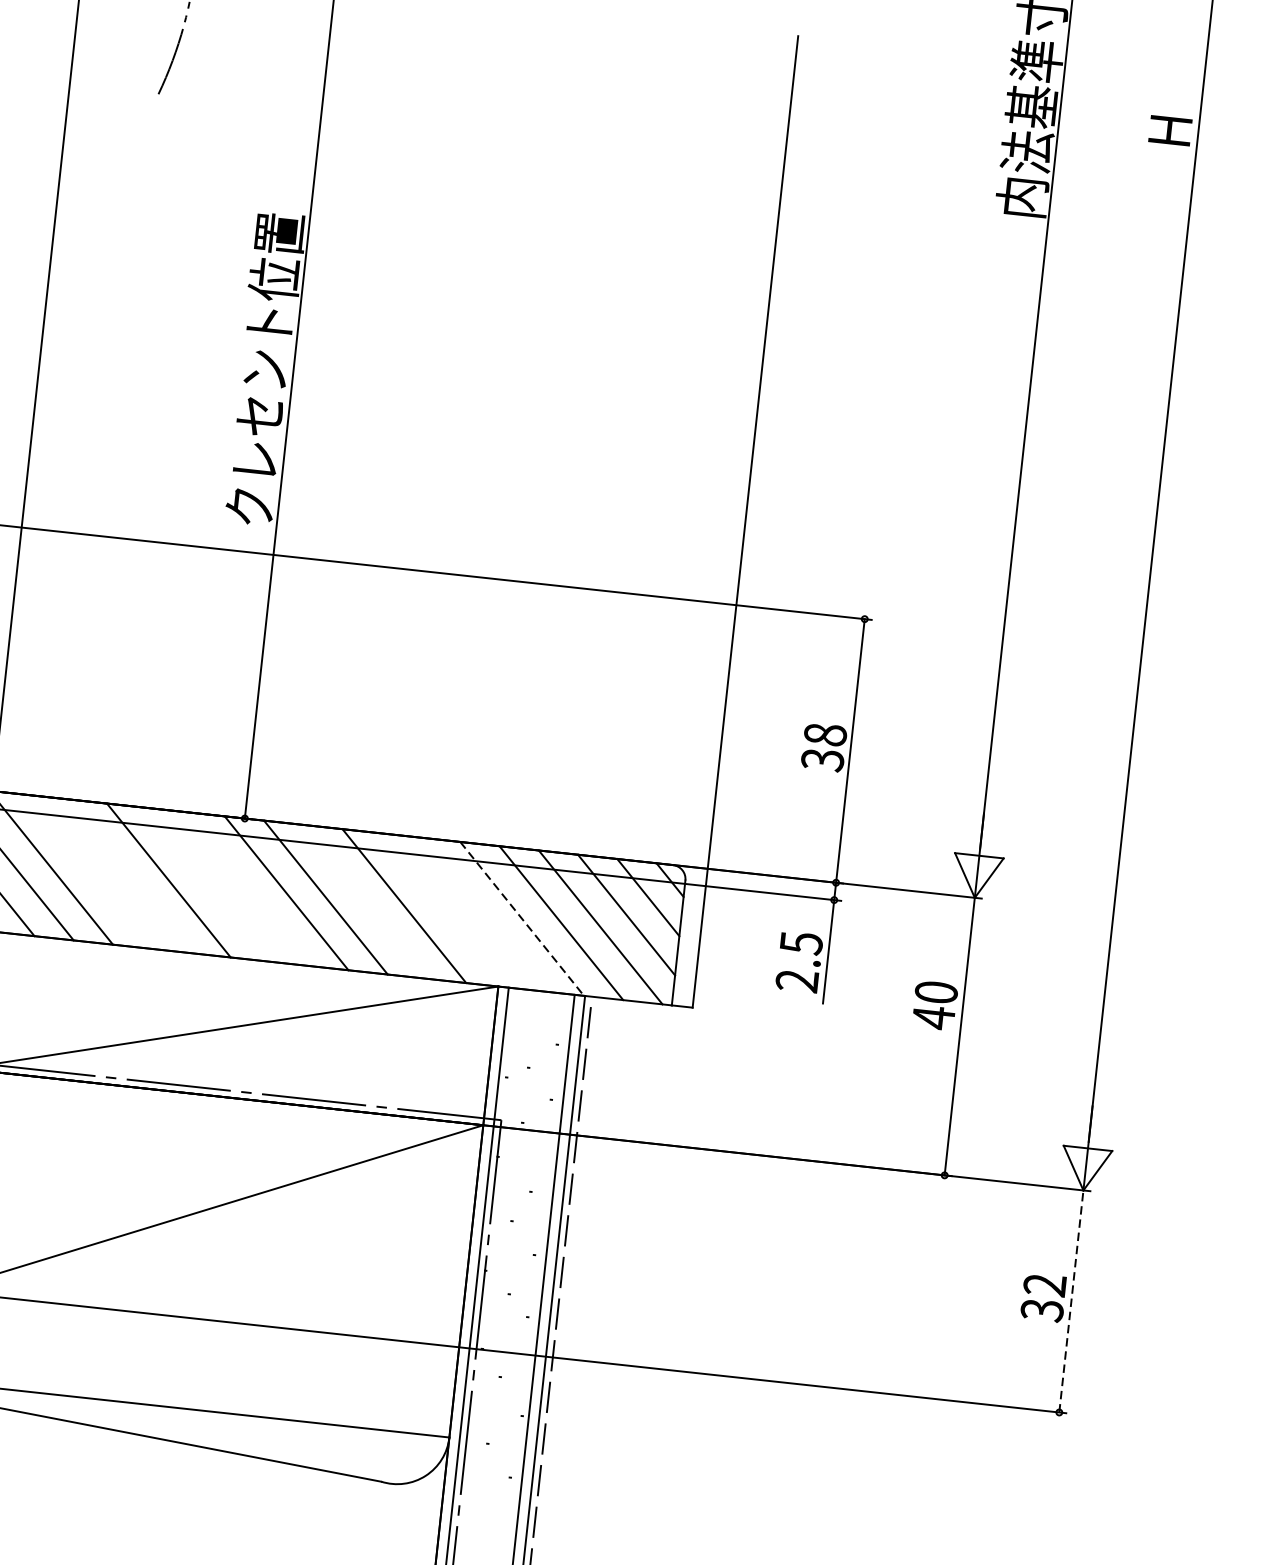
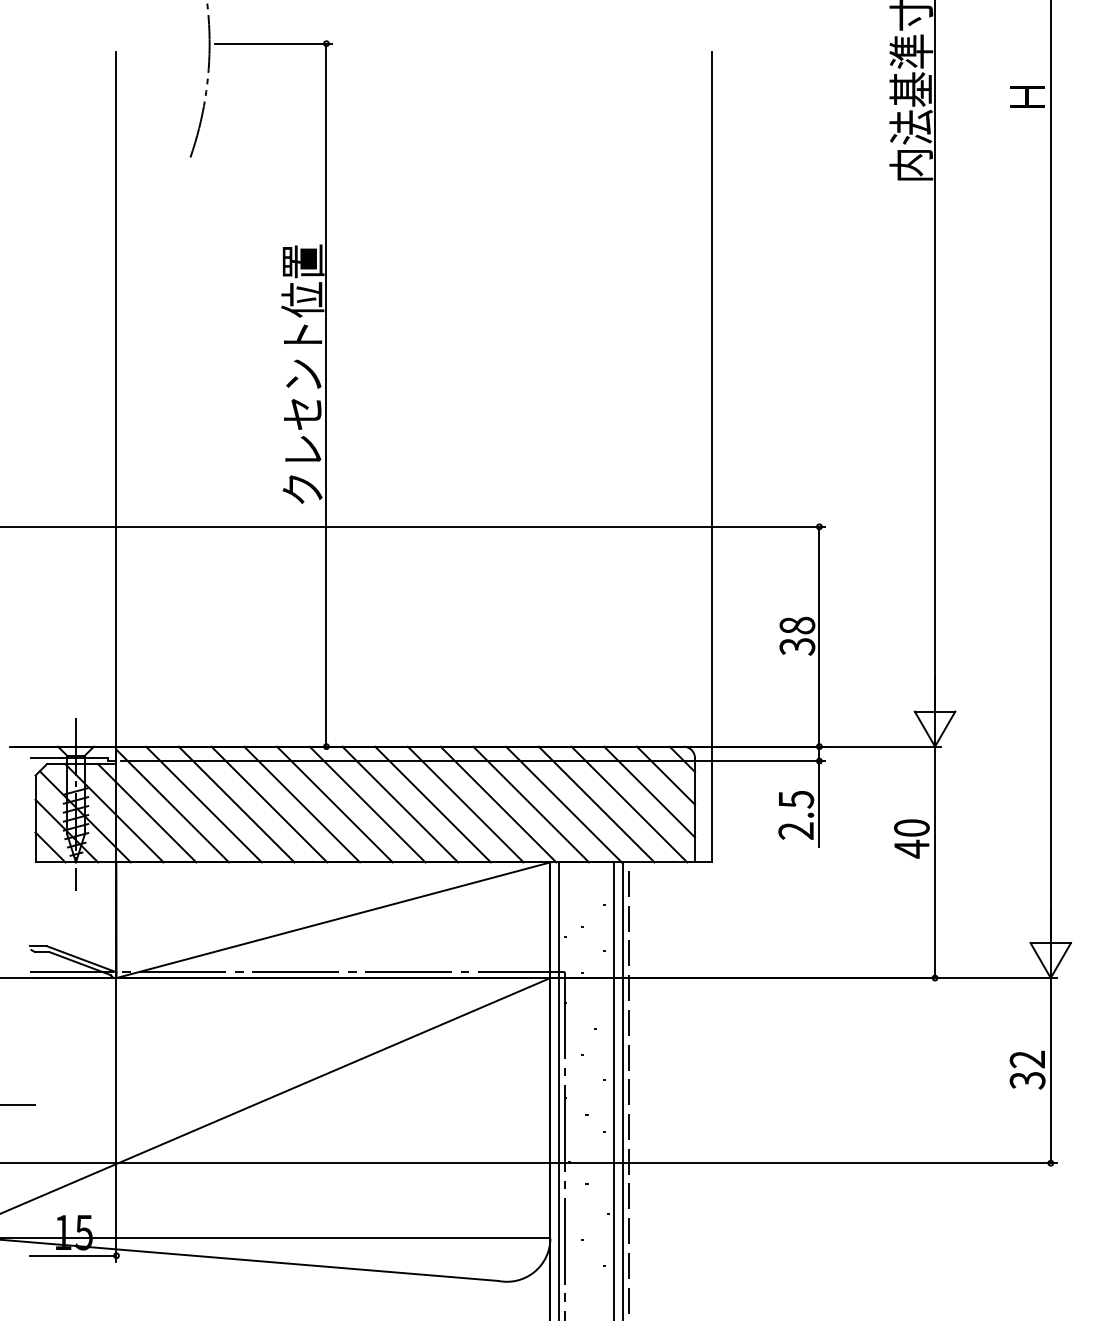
line: (89, 871) -> (203, 804), added
line: (129, 876) -> (236, 804), added
line: (208, 884) -> (302, 804), added
line: (246, 888) -> (334, 804), added
line: (364, 901) -> (432, 804), added
line: (443, 910) -> (498, 804), added
line: (483, 914) -> (531, 804), added
line: (521, 918) -> (563, 804), dashed -> solid
line: (1071, 1301) -> (1050, 1070), dashed -> solid

